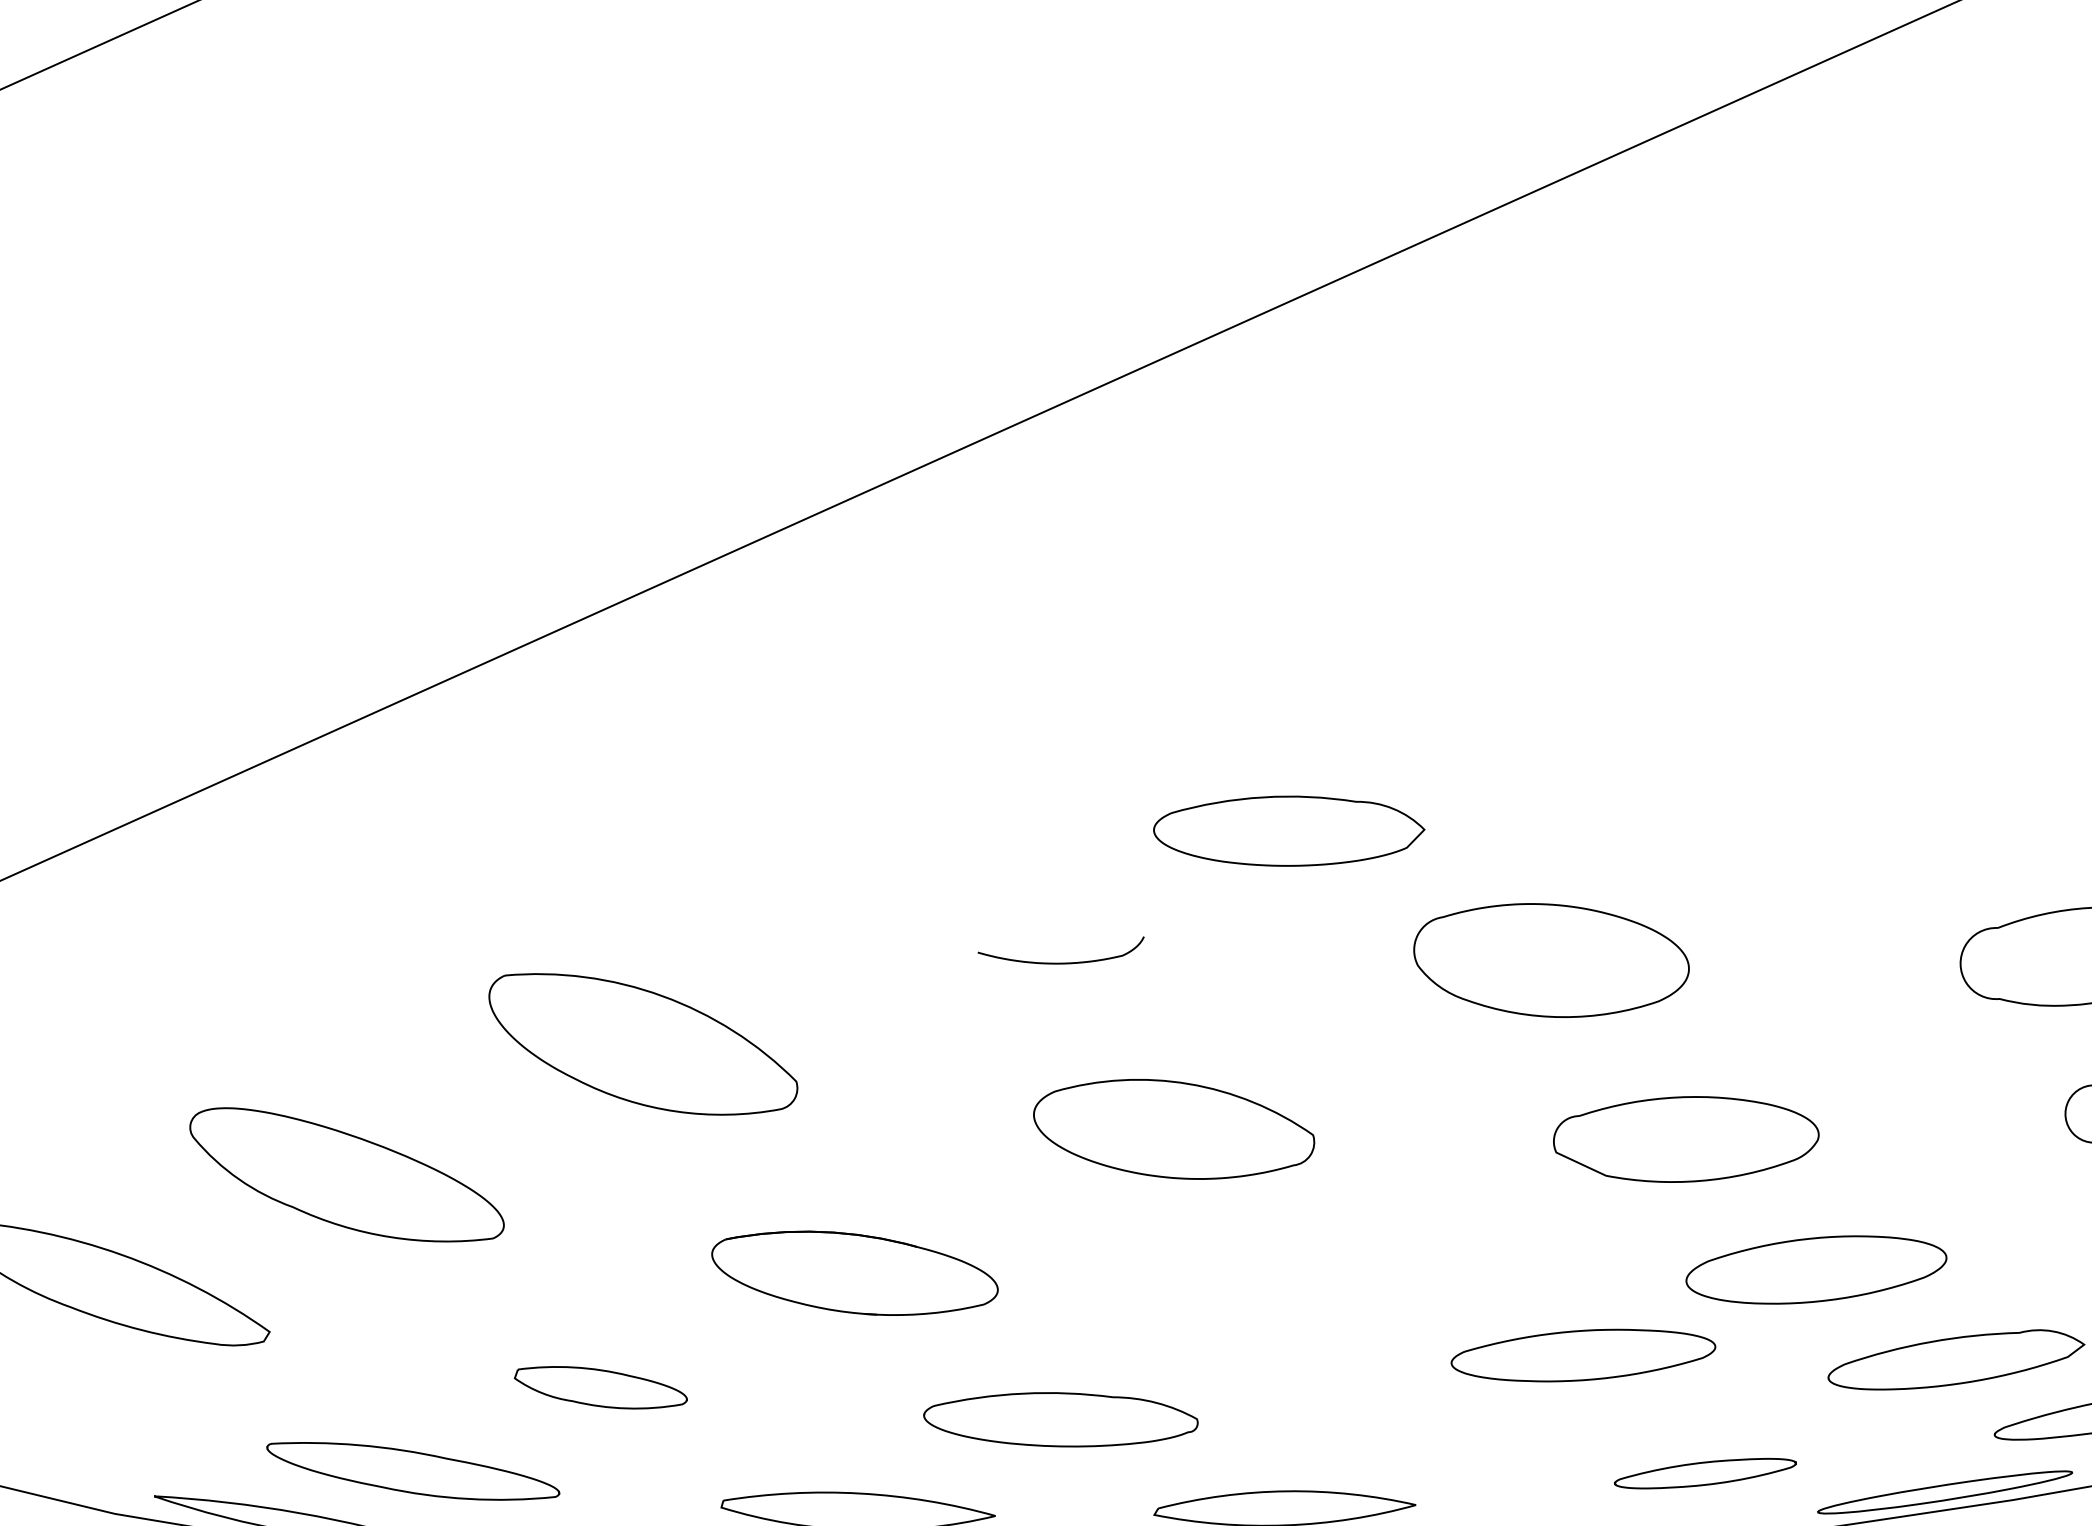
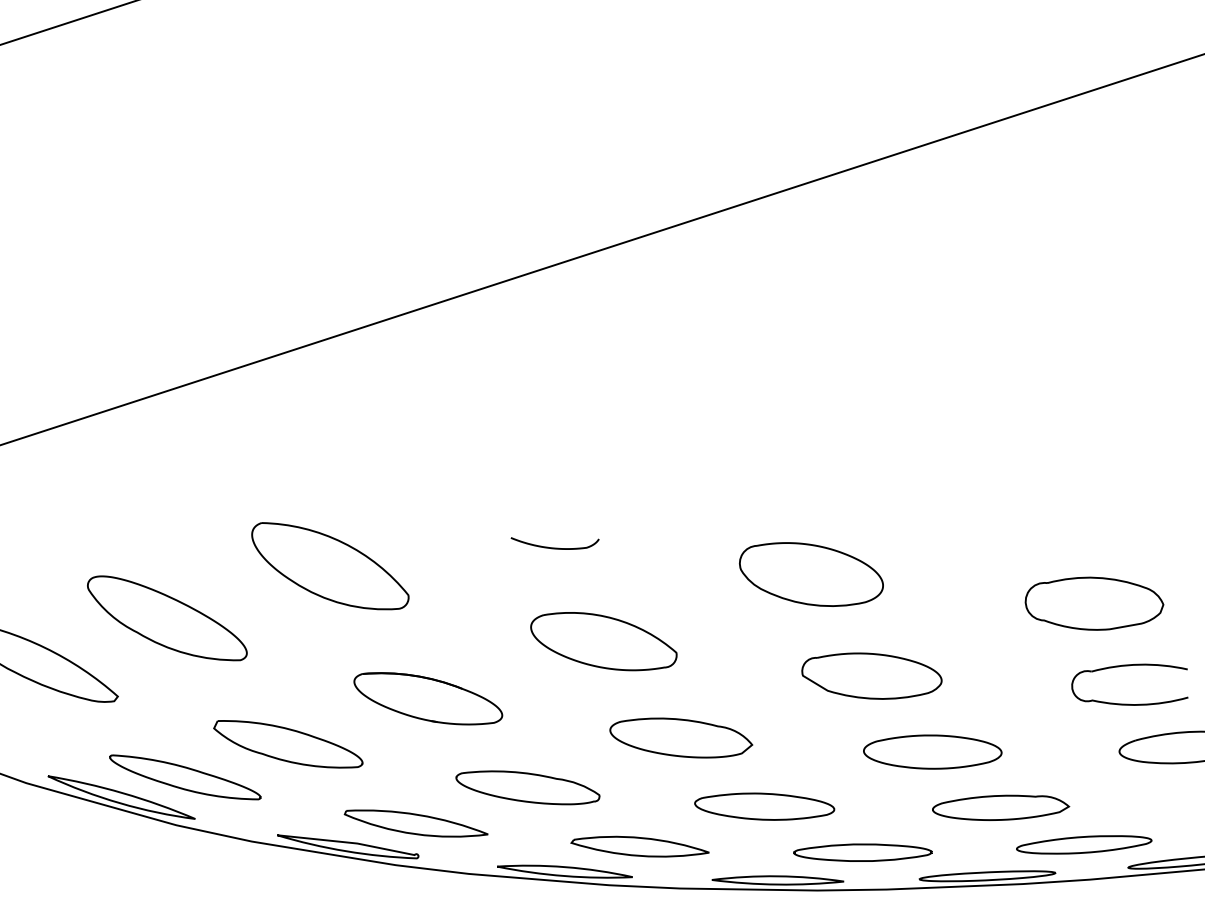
part: (1289, 830) -> (681, 737), moved
part: (1583, 1355) -> (764, 806), moved
part: (600, 1387) -> (288, 744), size x1.67
part: (1704, 1473) -> (862, 852), size x1.43

